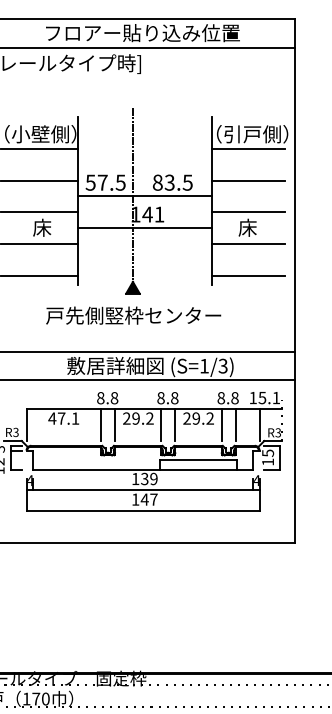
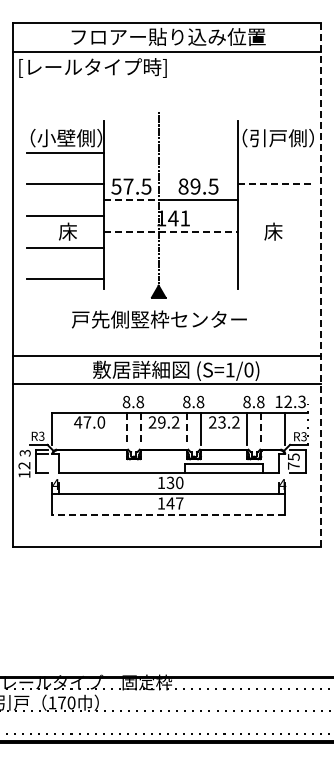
line: (248, 148) -> (274, 152), removed
line: (249, 180) -> (275, 184), solid -> dashed
text: (169, 182) -> (195, 186), 83.5 -> 89.5
line: (105, 196) -> (131, 200), solid -> dashed
line: (248, 212) -> (274, 216), removed
line: (145, 227) -> (171, 231), solid -> dashed
line: (248, 243) -> (274, 247), removed
line: (248, 275) -> (274, 279), removed
line: (294, 280) -> (320, 284), solid -> dashed
text: (222, 365) -> (248, 369), (S=1/3) -> (S=1/0)
text: (268, 397) -> (294, 401), 15.1 -> 12.3
text: (75, 418) -> (101, 422), 47.1 -> 47.0
text: (195, 418) -> (221, 422), 29.2 -> 23.2
line: (100, 425) -> (126, 429), solid -> dashed
line: (114, 425) -> (140, 429), solid -> dashed
line: (161, 425) -> (187, 429), solid -> dashed
line: (235, 425) -> (261, 429), solid -> dashed
text: (267, 461) -> (293, 465), 15 -> 75
text: (153, 478) -> (179, 482), 139 -> 130
line: (142, 510) -> (168, 514), solid -> dashed

